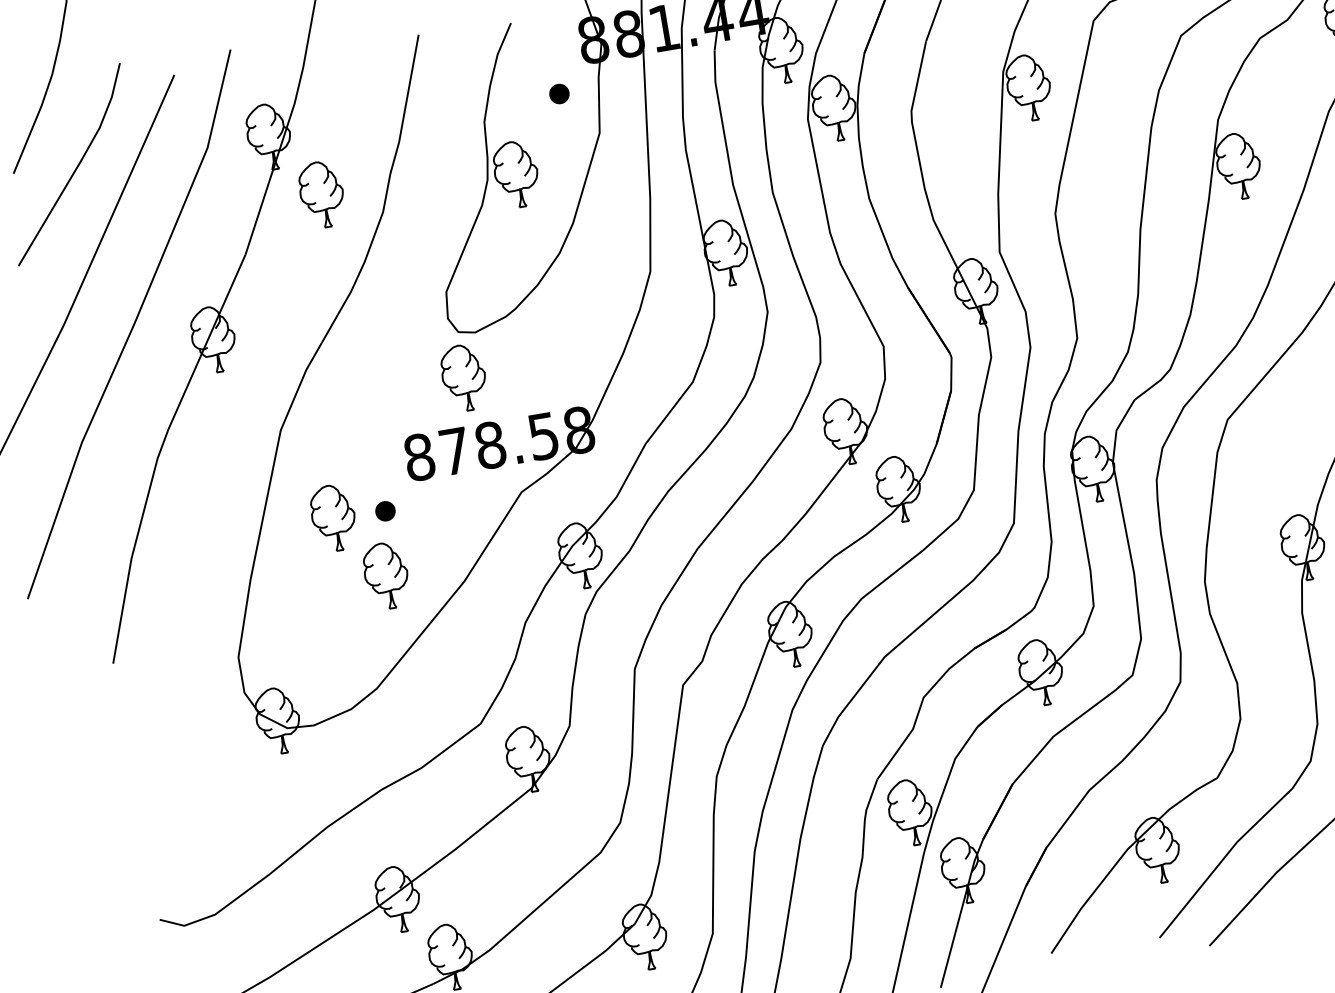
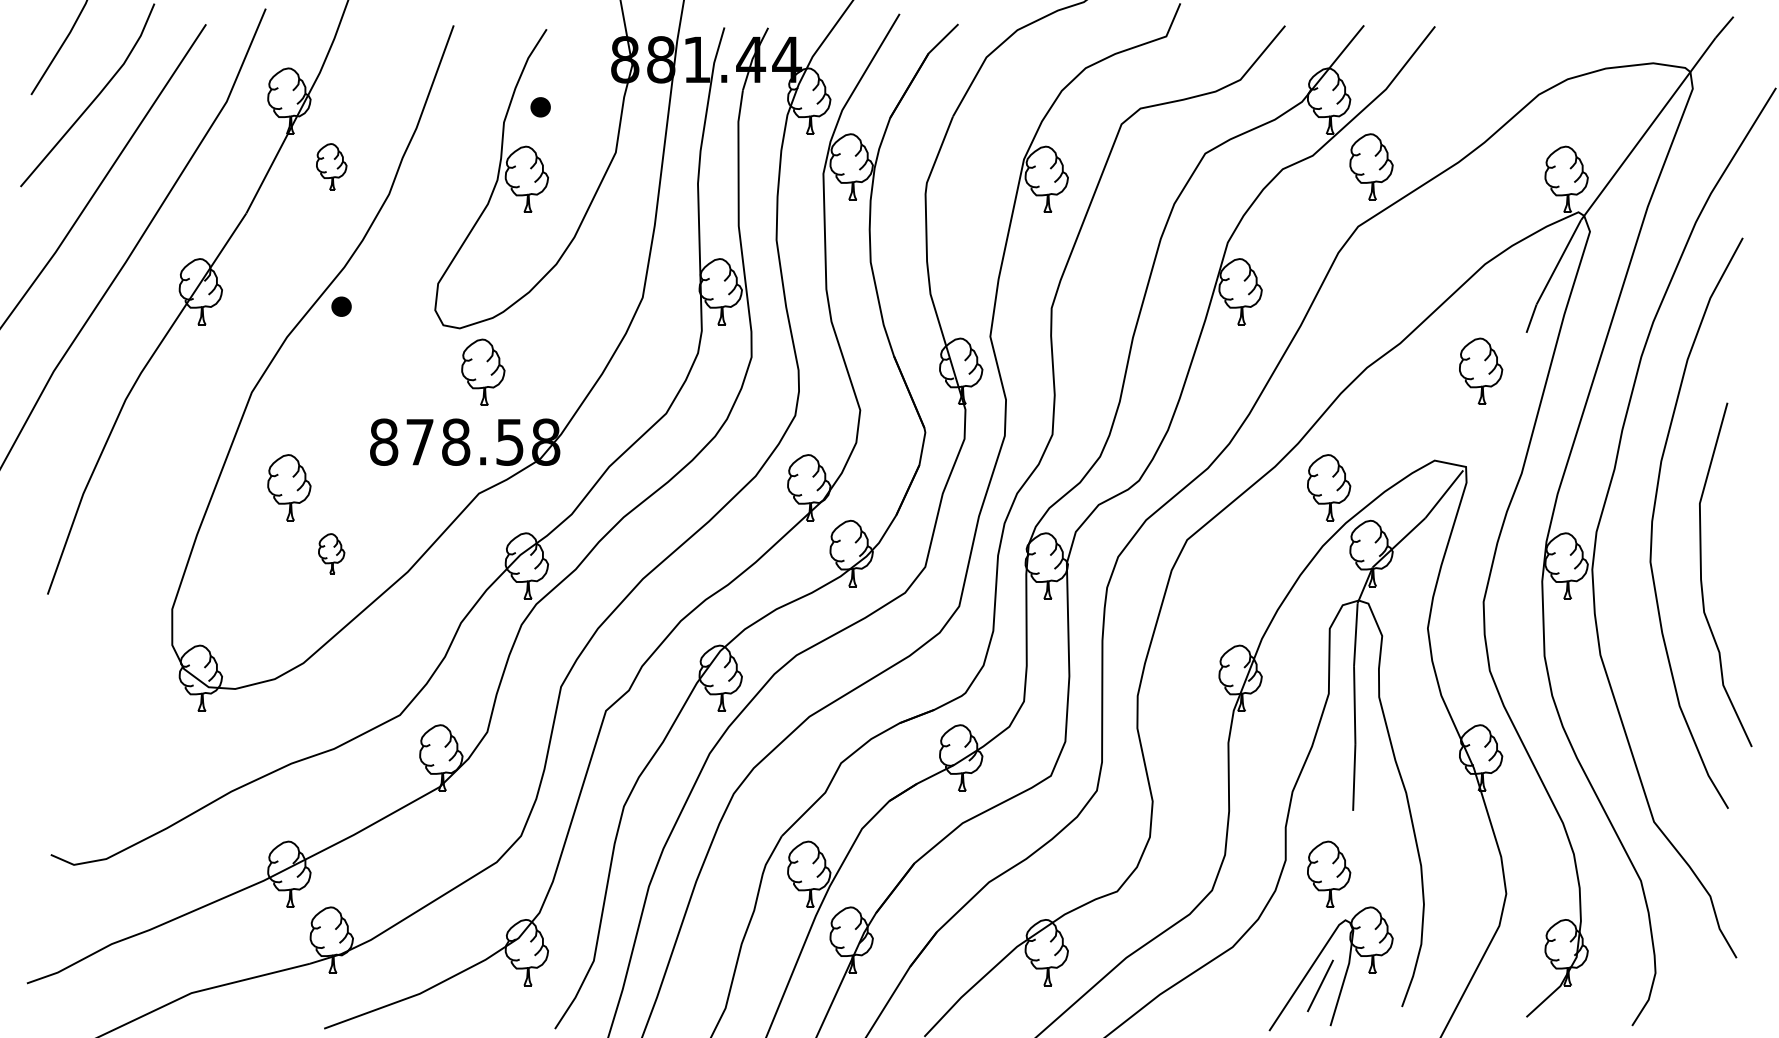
part: (559, 94) -> (540, 107), moved
part: (321, 194) -> (331, 166), size x0.7
part: (464, 377) -> (483, 371), moved
part: (385, 511) -> (341, 306), moved
part: (386, 575) -> (331, 553), size x0.6

